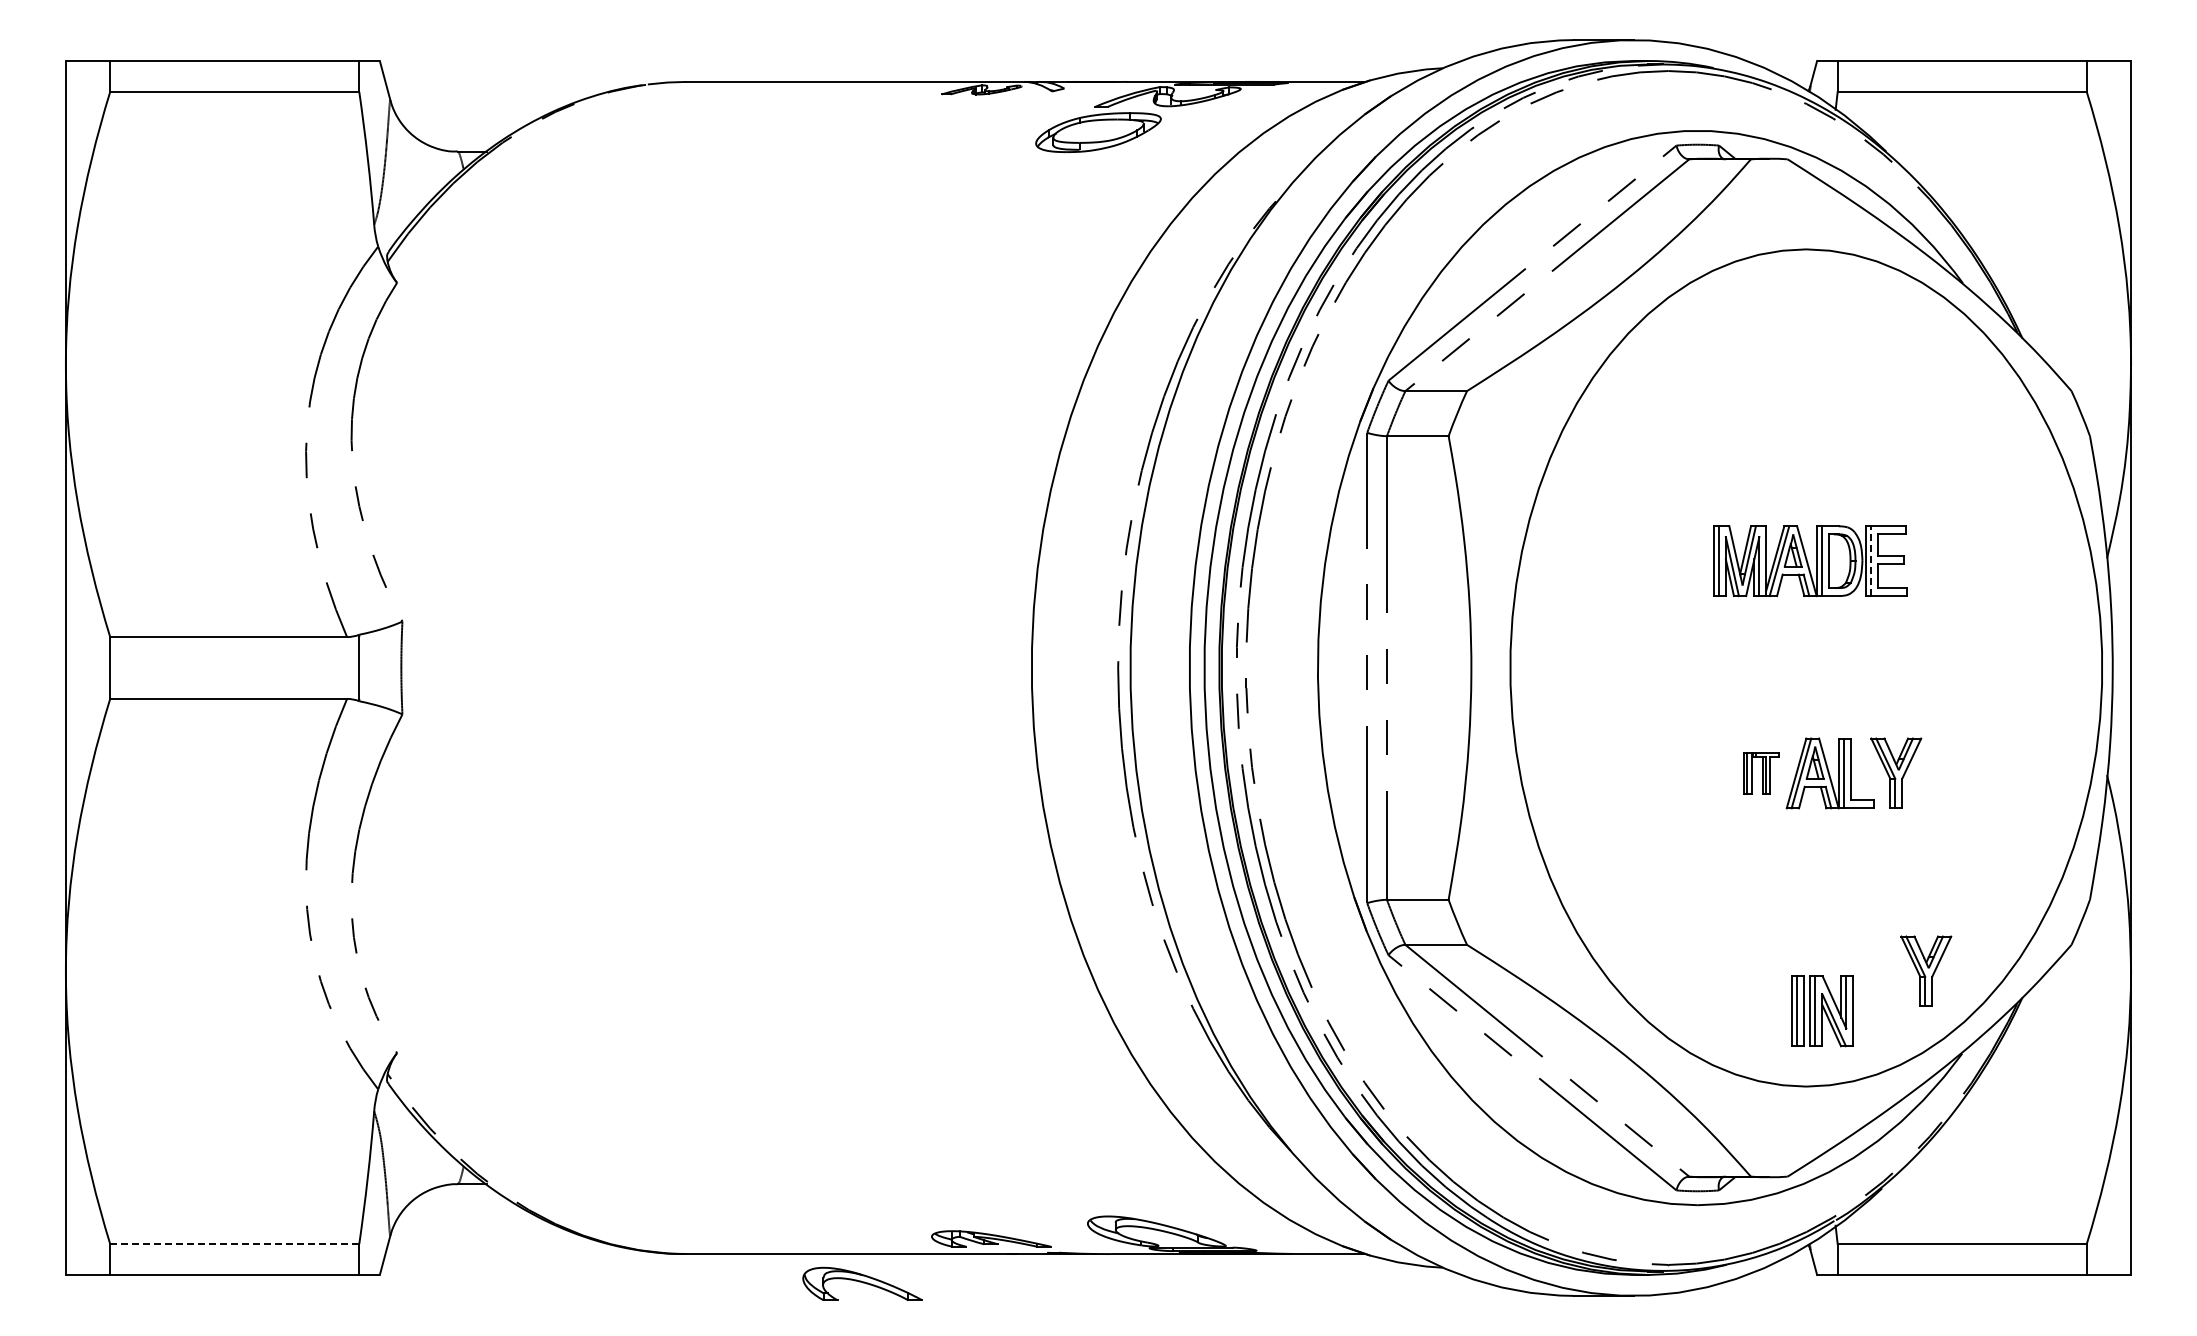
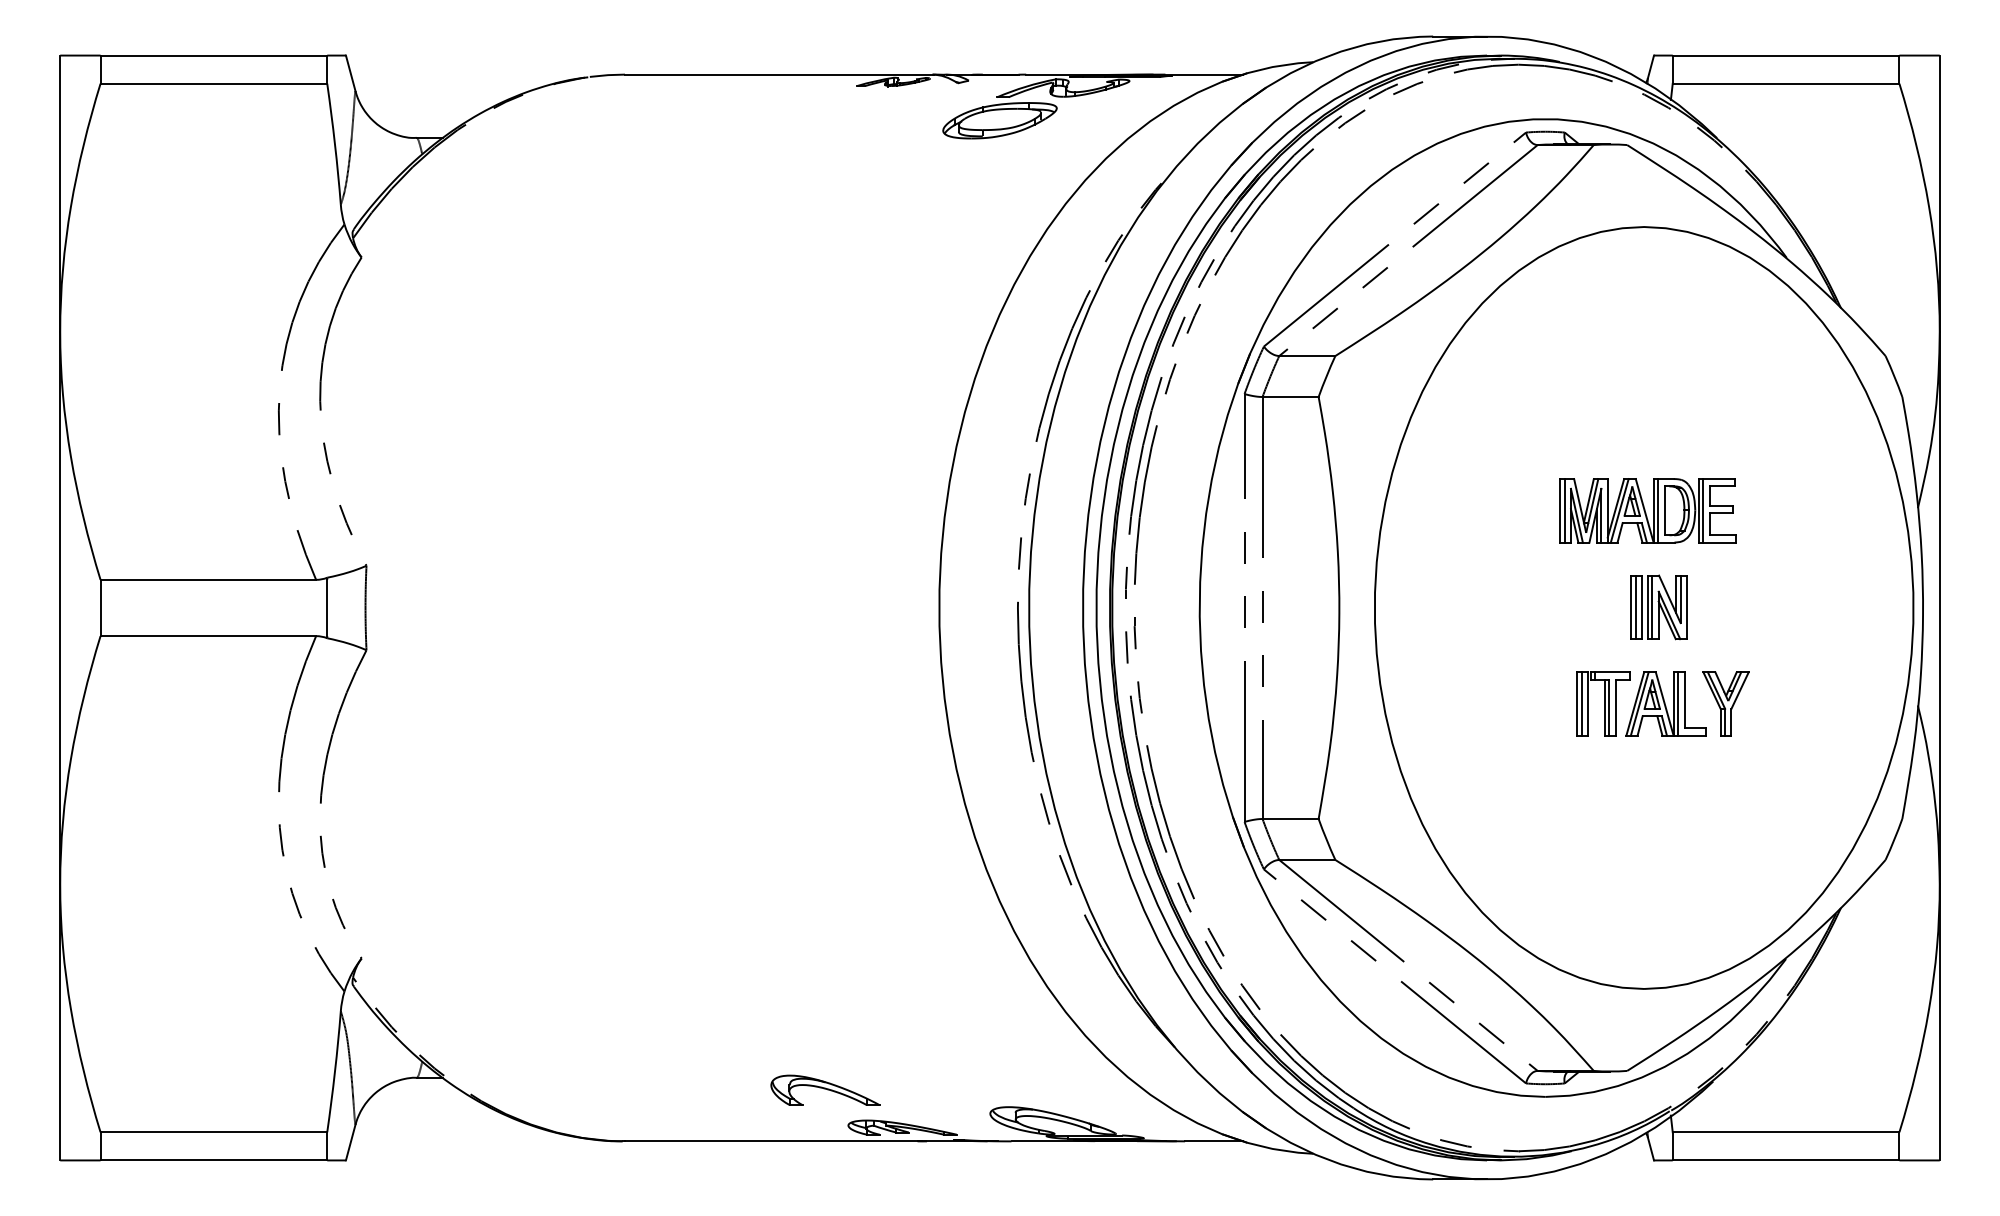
line: (1871, 561) -> (1703, 511), dashed -> solid
part: (1761, 773) -> (1603, 704), size x1.67
part: (1926, 970) -> (1753, 883), removed
part: (1822, 1011) -> (1658, 607), moved
line: (234, 1244) -> (213, 1132), dashed -> solid
part: (862, 1283) -> (825, 1089), moved

